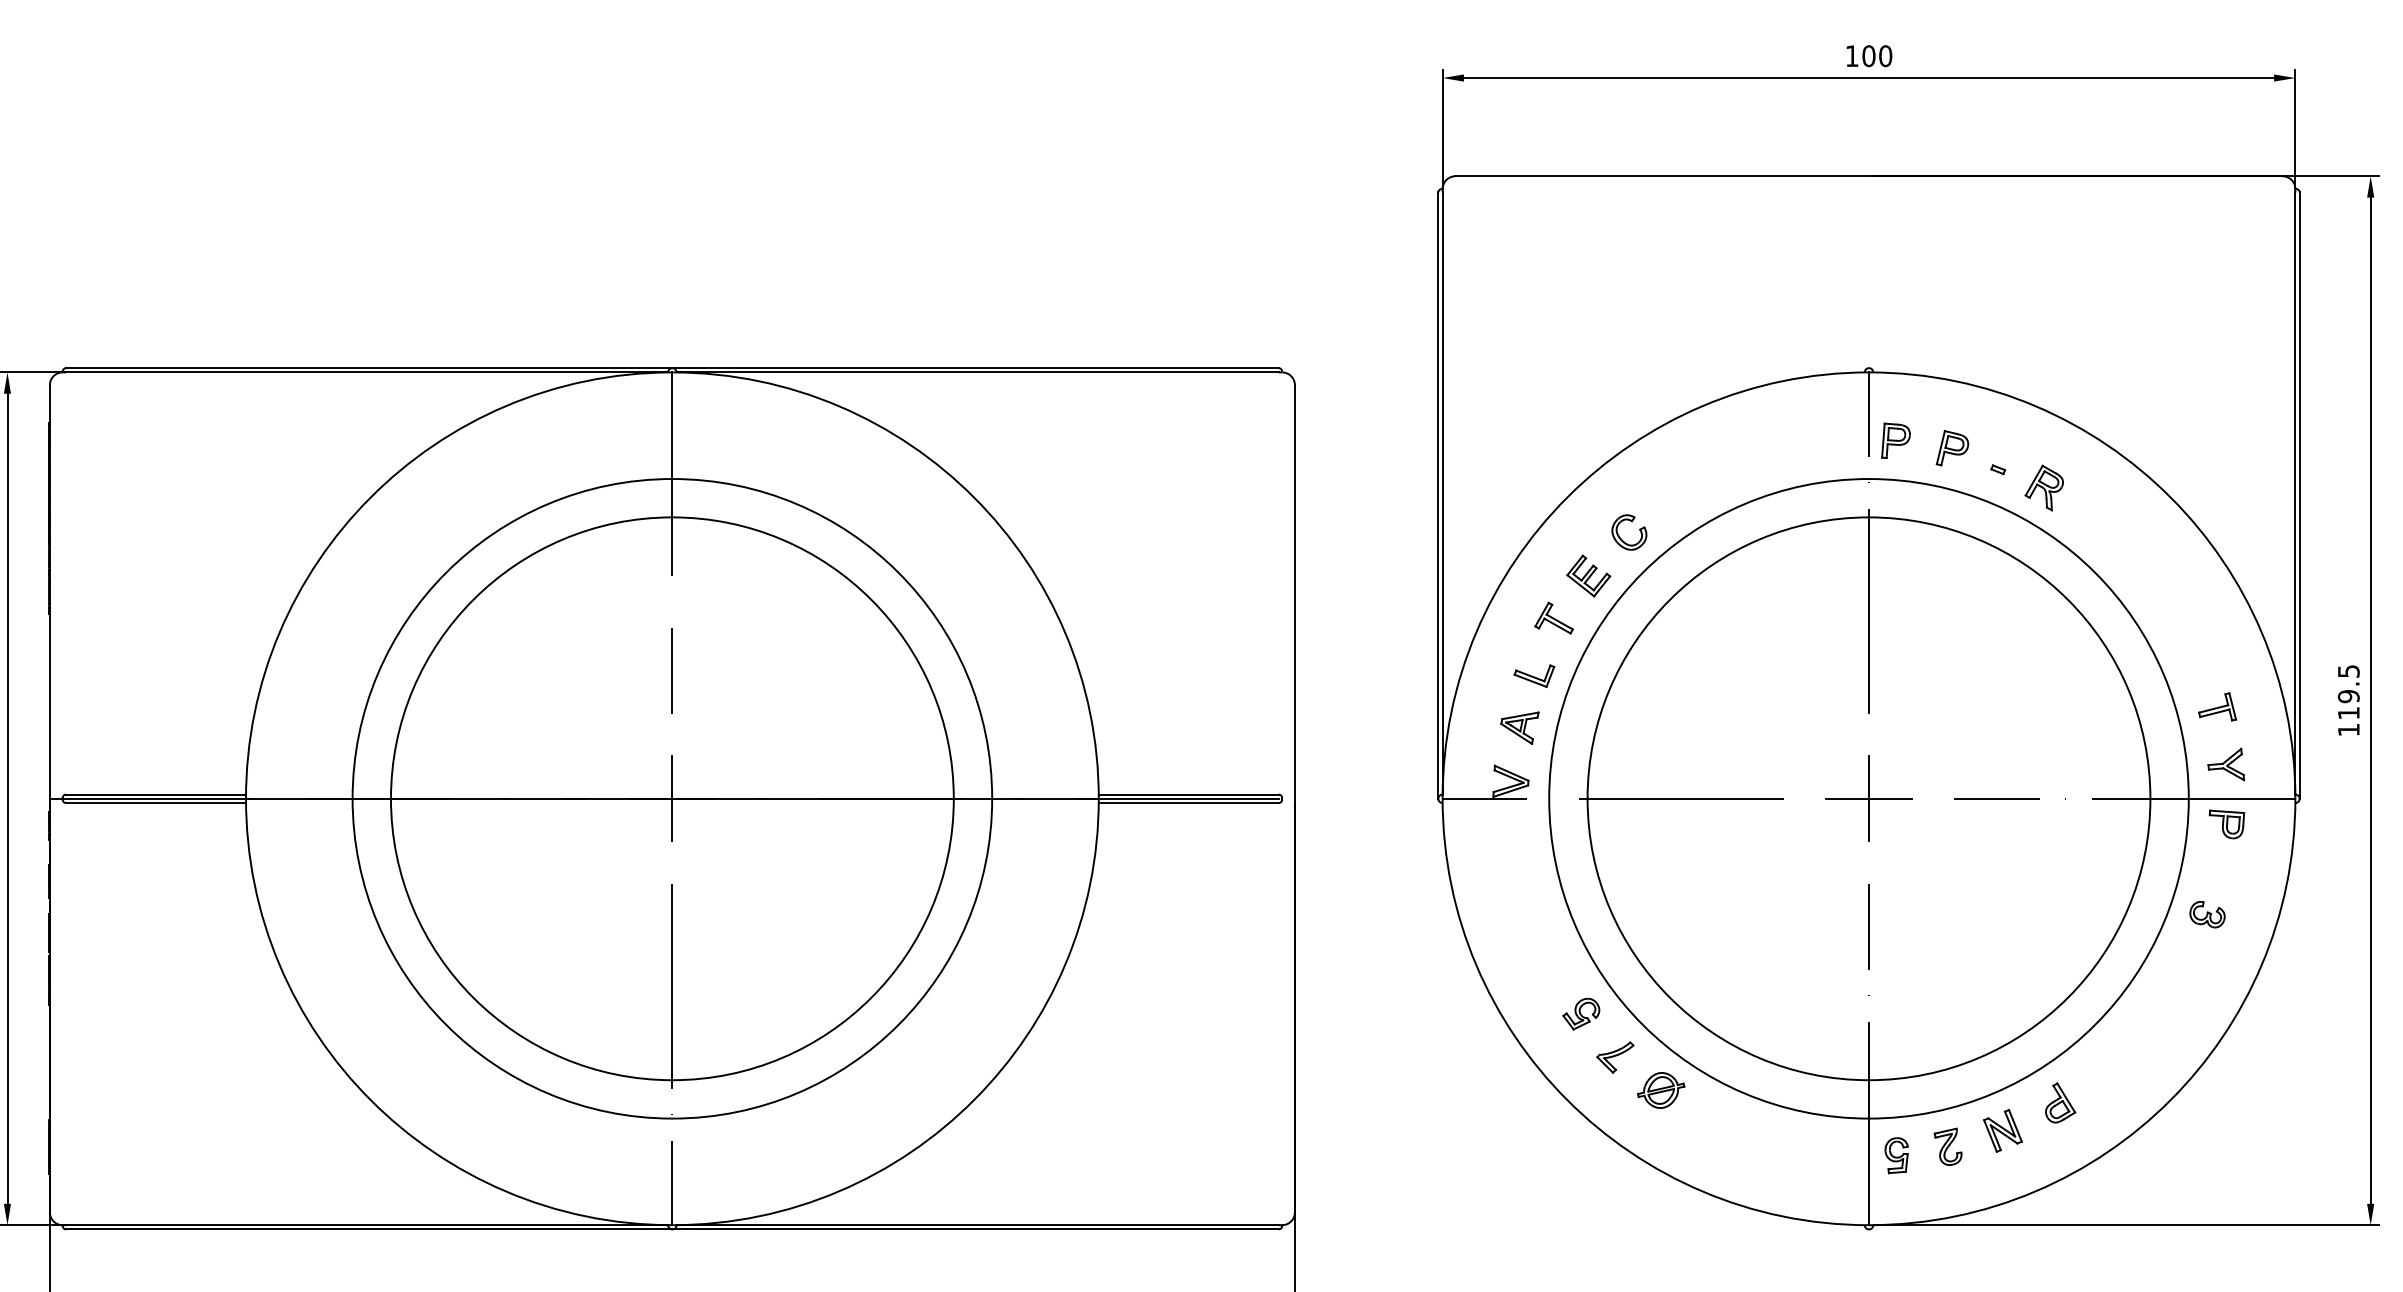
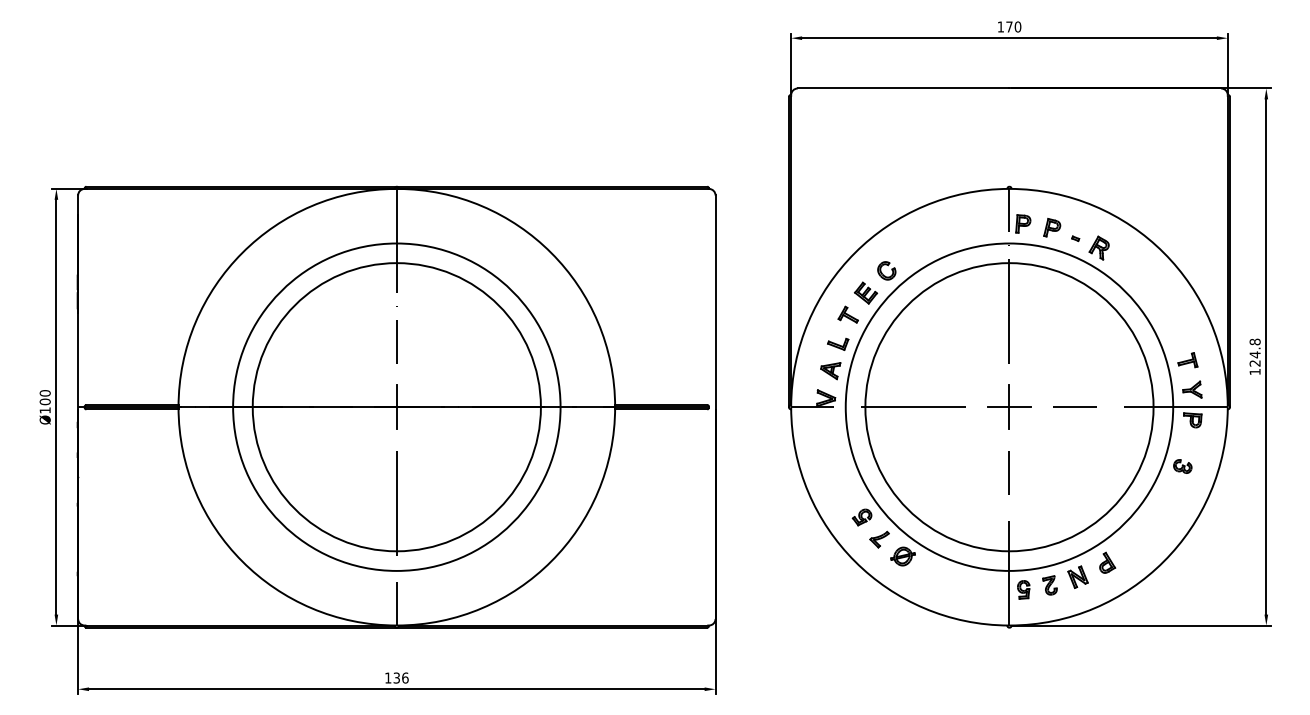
text: (1869, 55) -> (1009, 26), 100 -> 170
text: (2347, 691) -> (1254, 352), 119.5 -> 124.8

